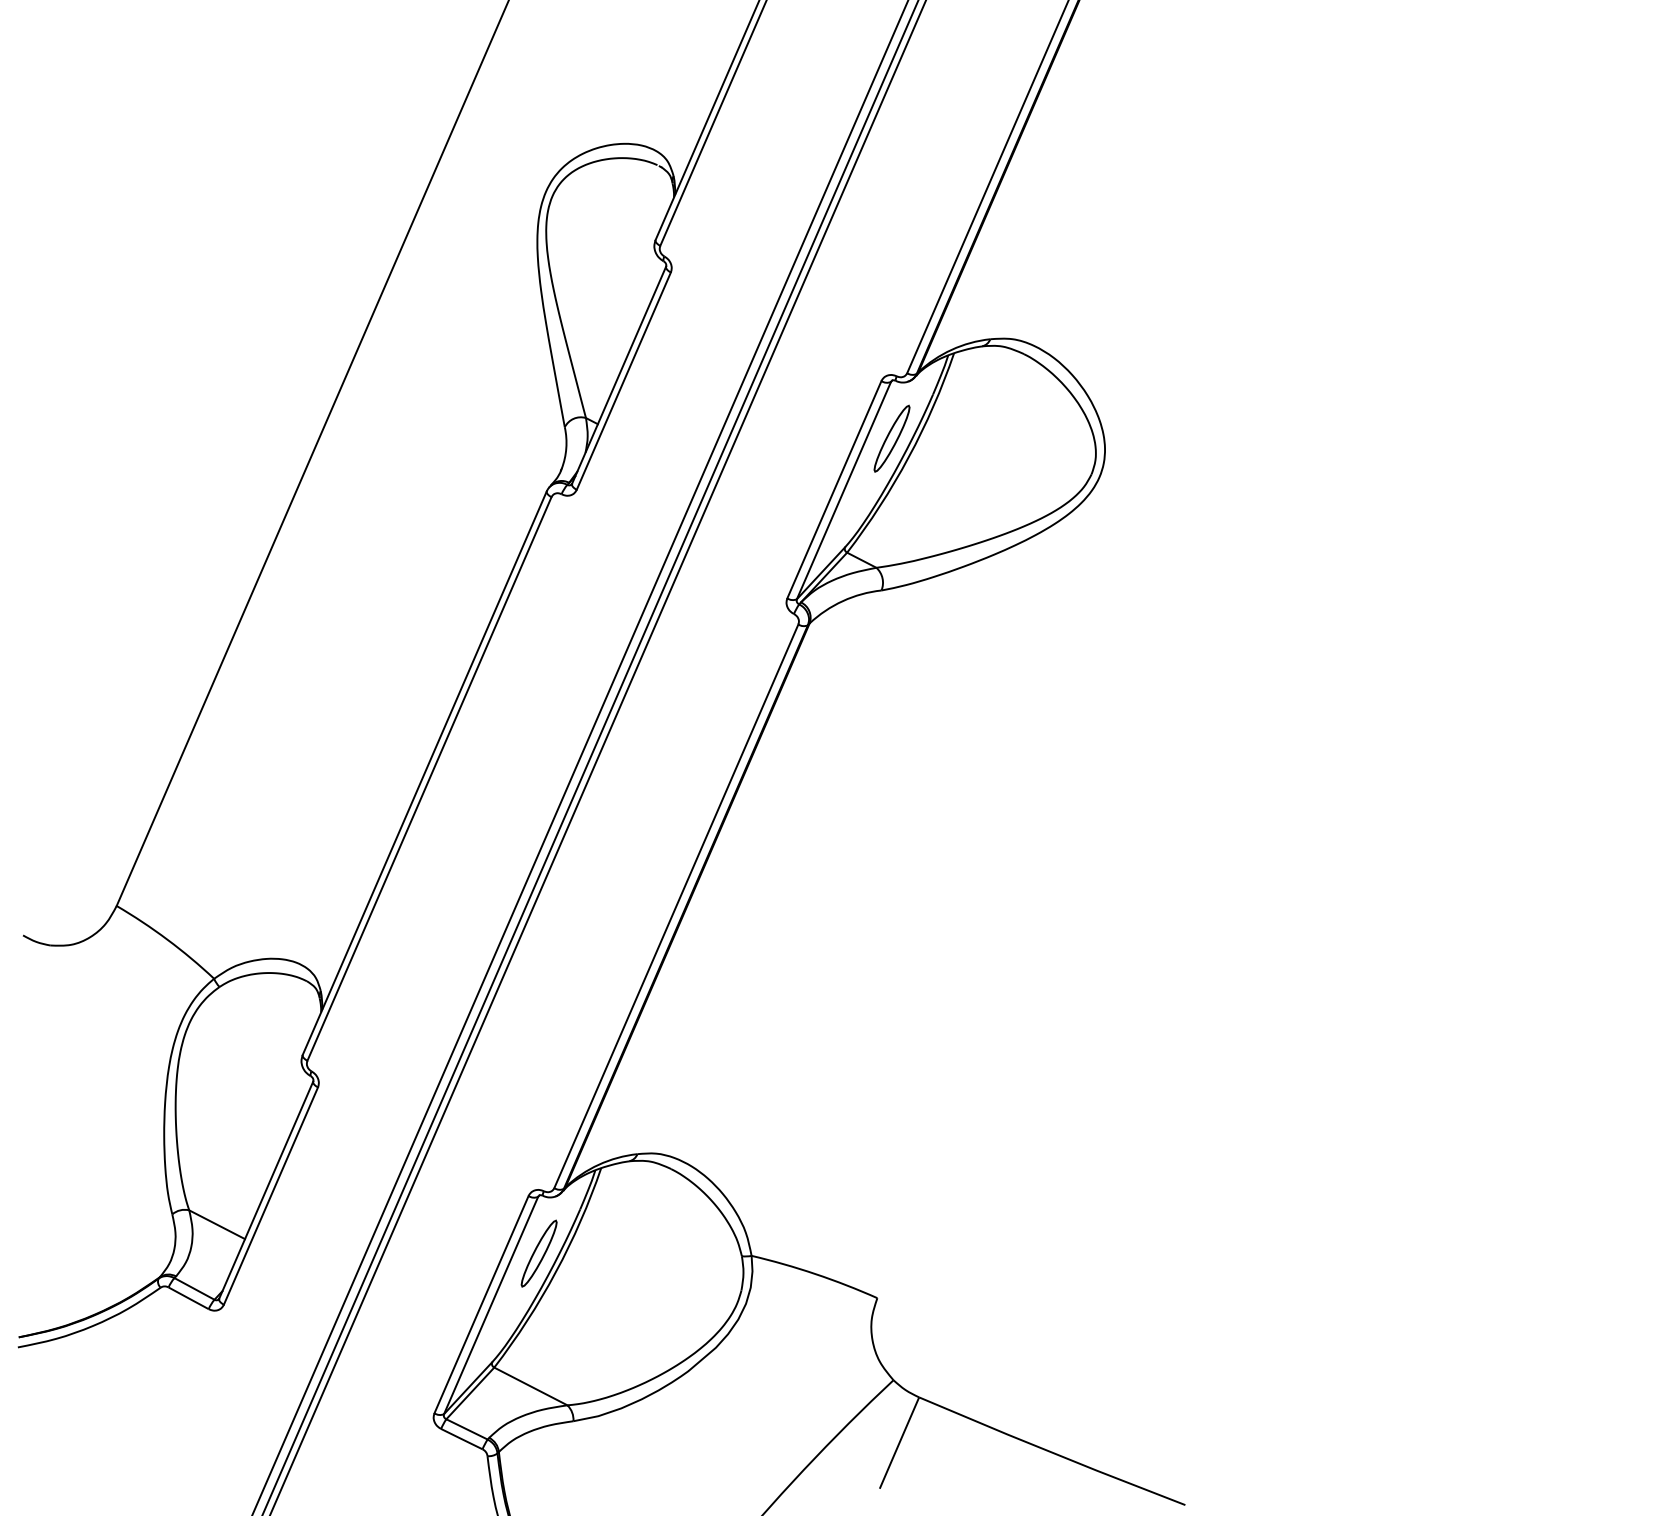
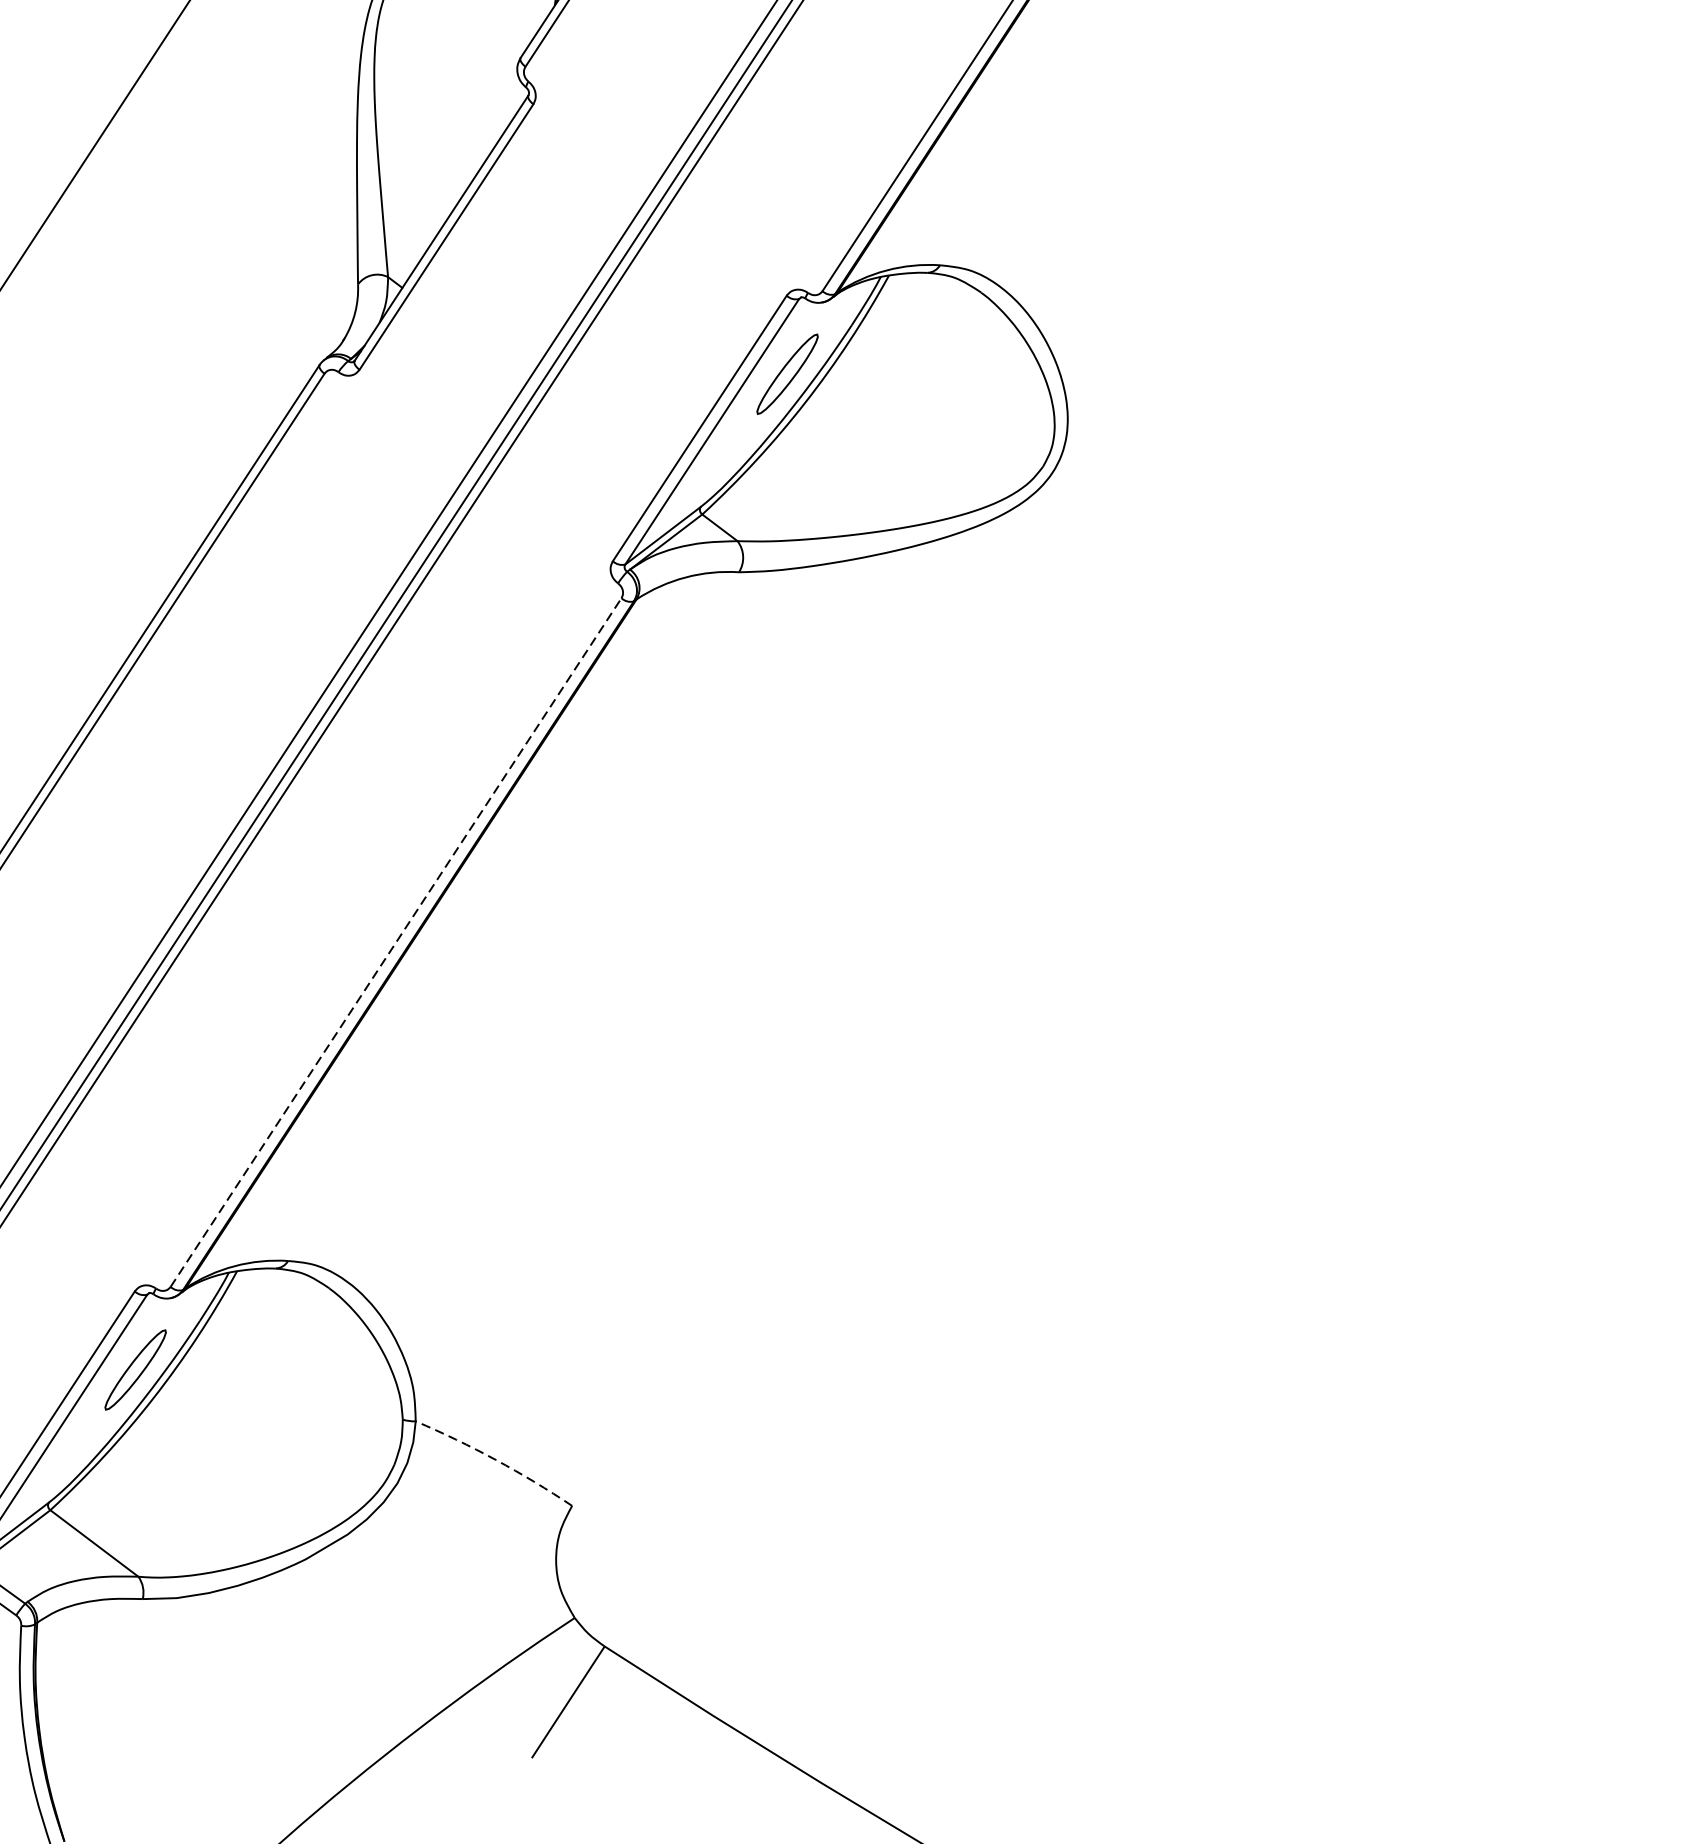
line: (676, 905) -> (396, 941), solid -> dashed
arc: (815, 1274) -> (495, 1460), solid -> dashed

